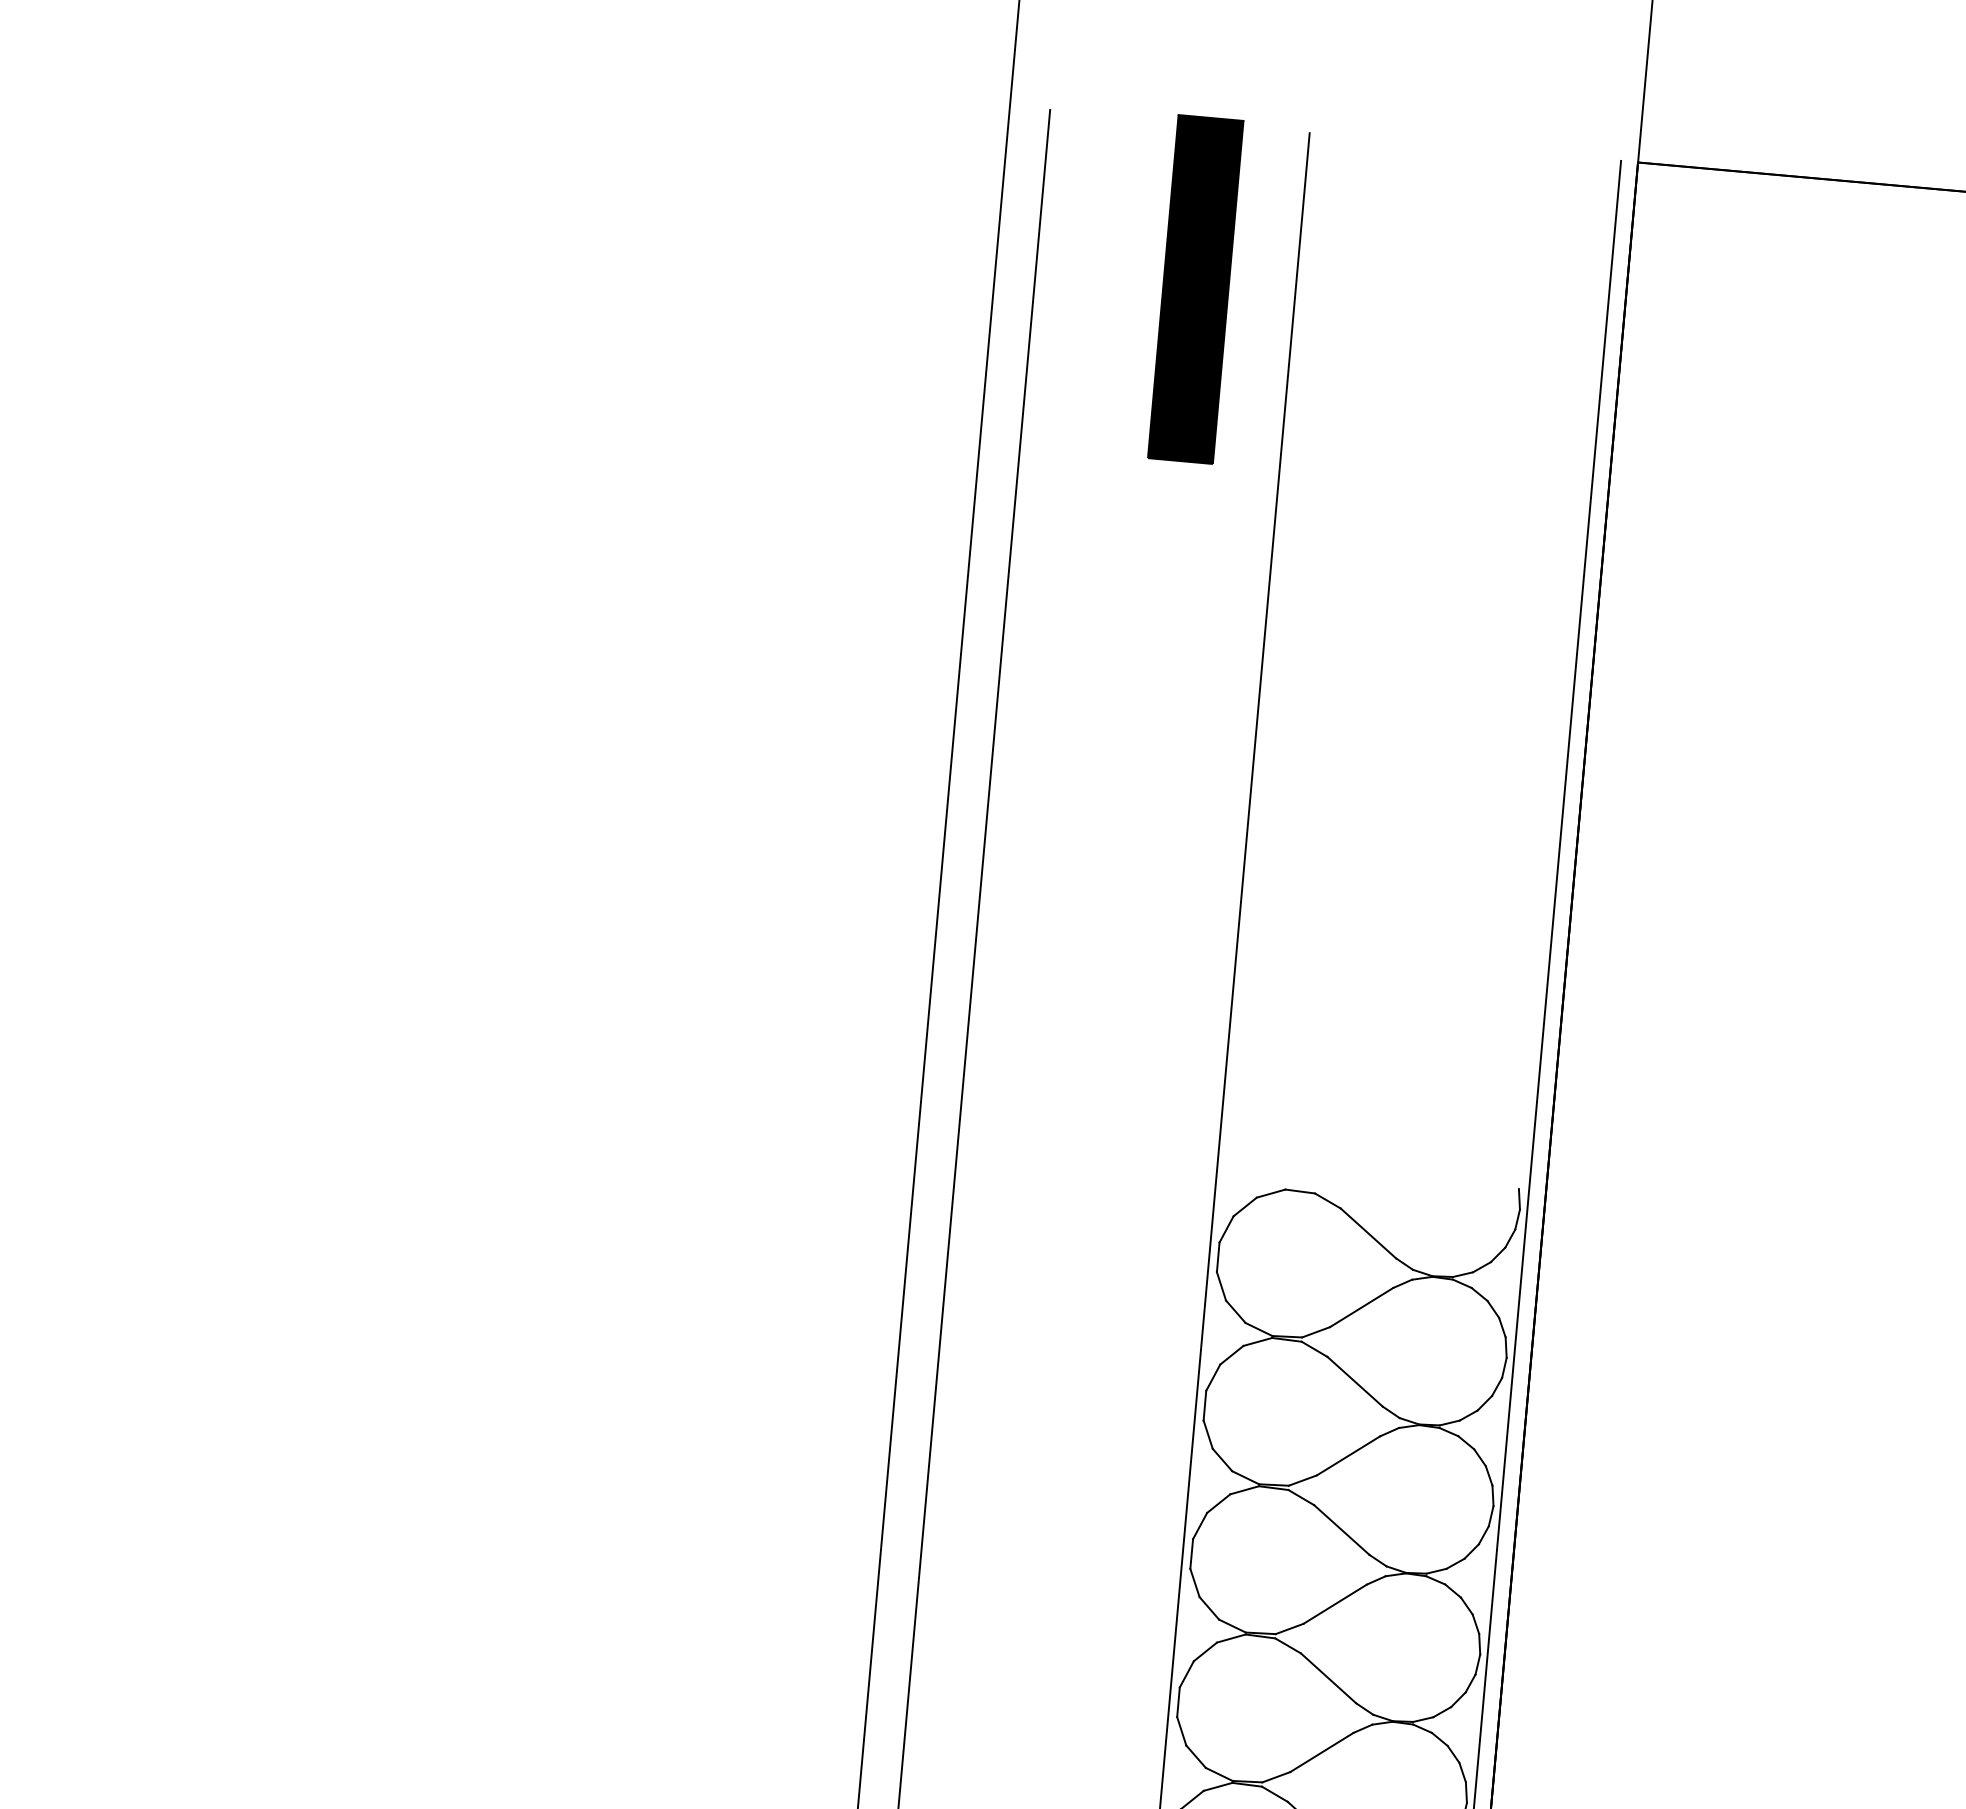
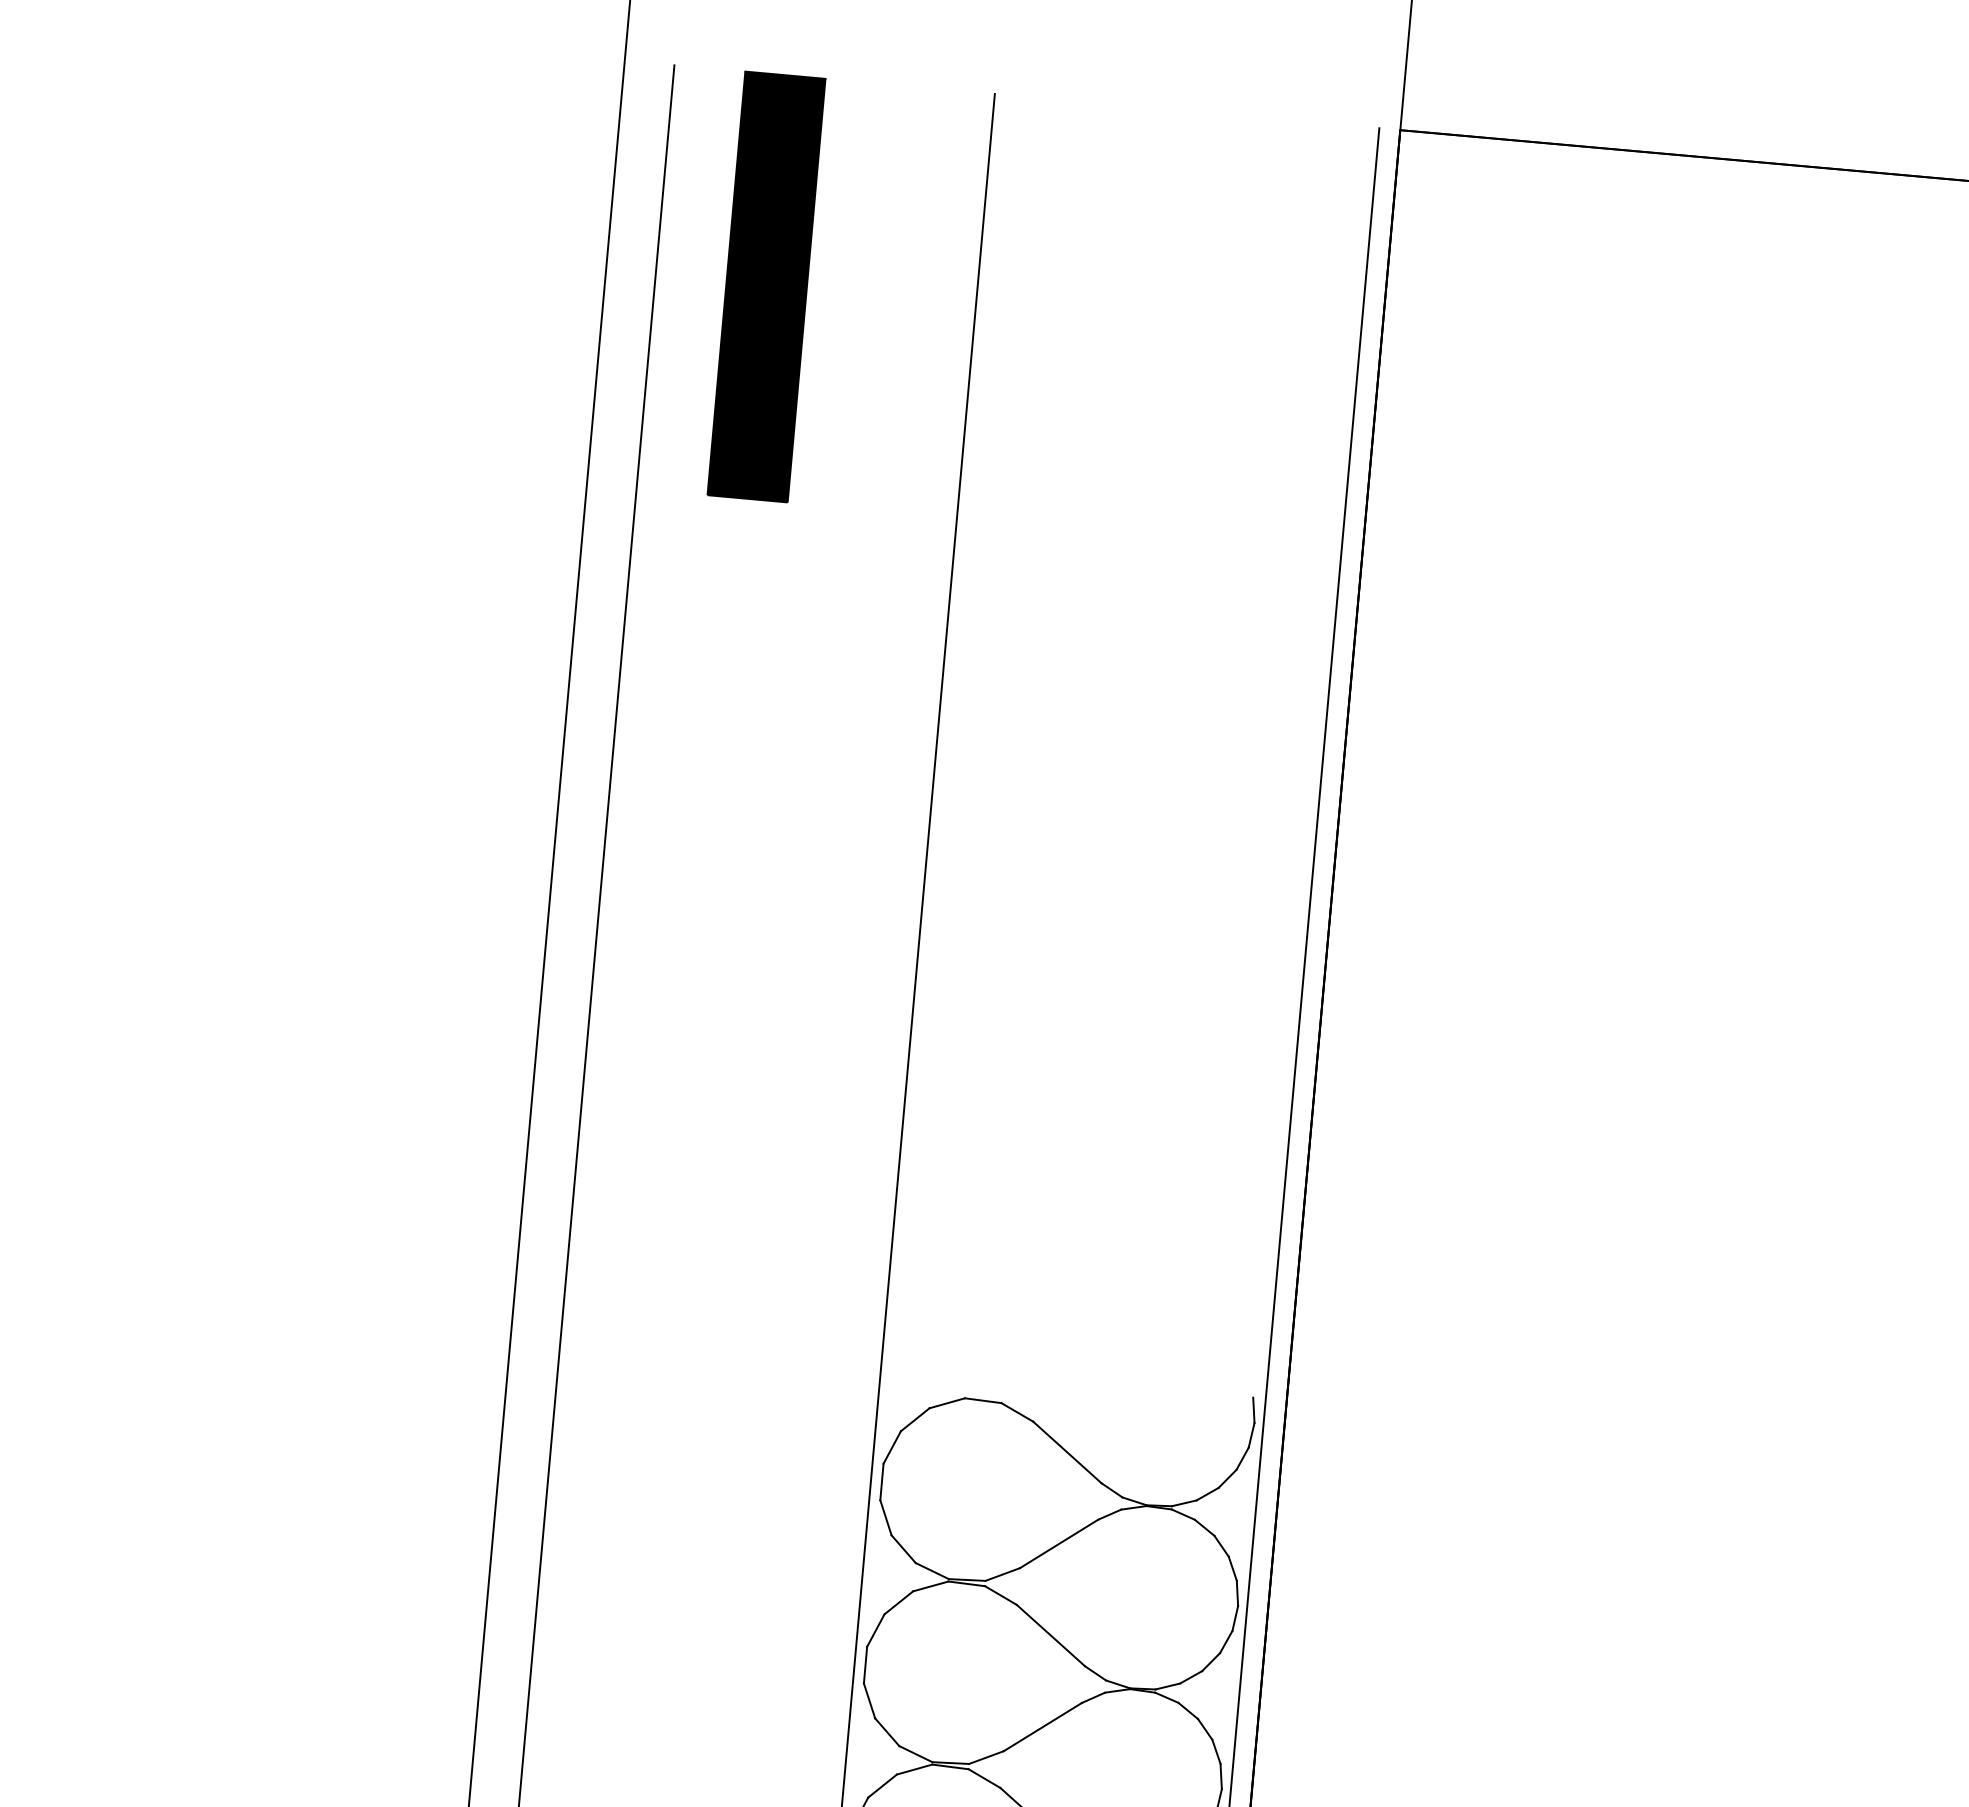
part: (1195, 289) -> (766, 286), moved

